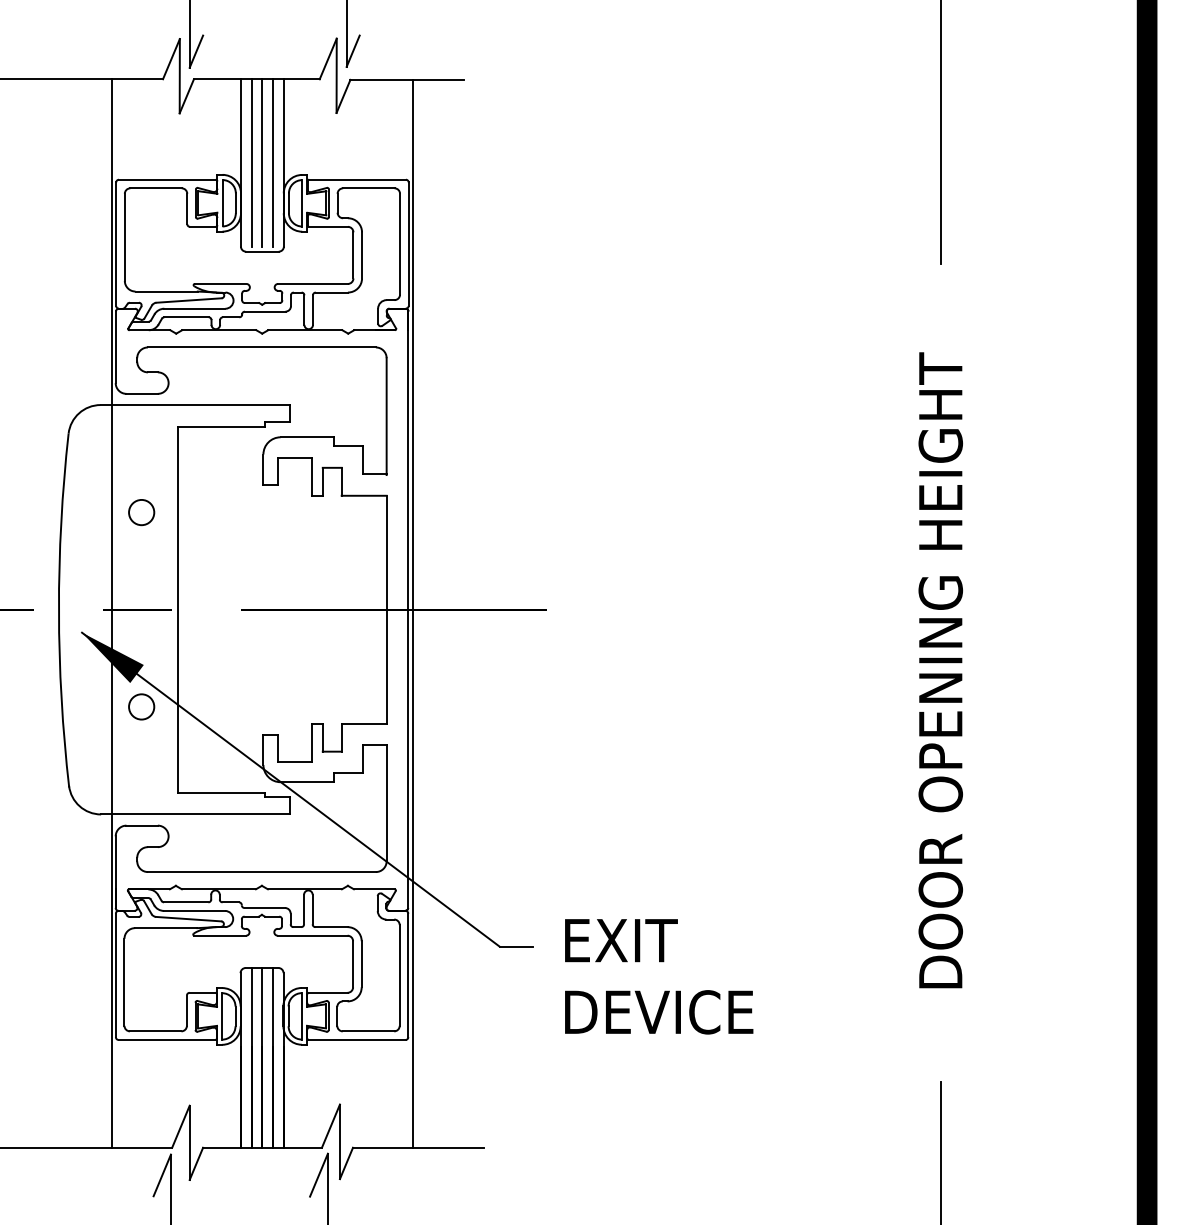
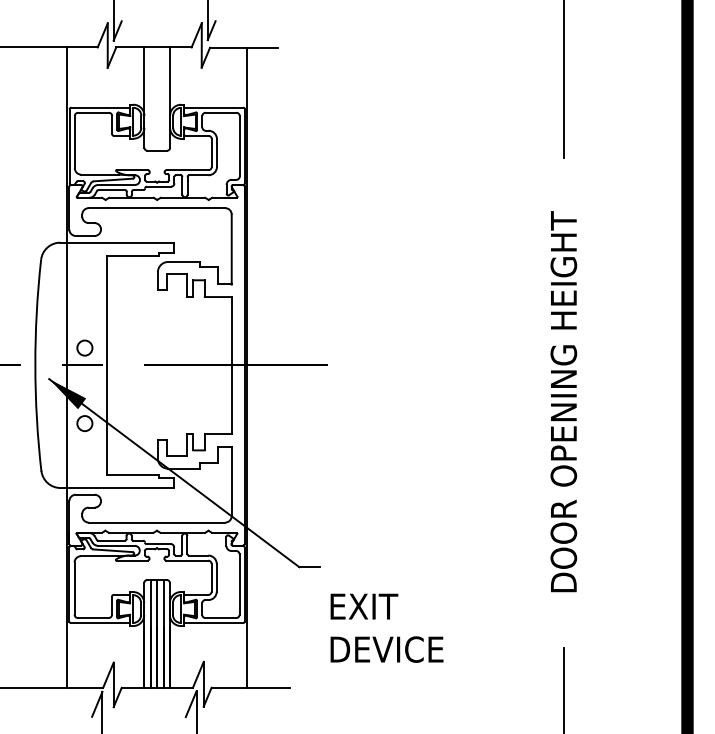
line: (251, 162) -> (150, 97), removed
line: (262, 162) -> (157, 97), removed
line: (272, 162) -> (163, 97), removed
circle: (140, 511) -> (84, 347), moved
text: (658, 975) -> (386, 627), moved

